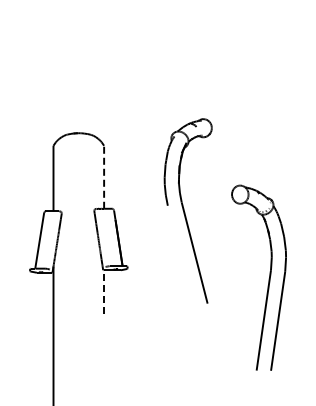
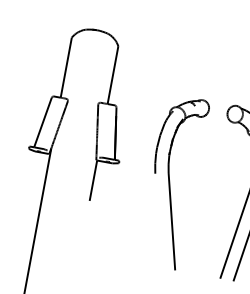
line: (104, 177) -> (113, 75), dashed -> solid
part: (187, 210) -> (172, 181), moved
line: (104, 292) -> (93, 181), dashed -> solid

